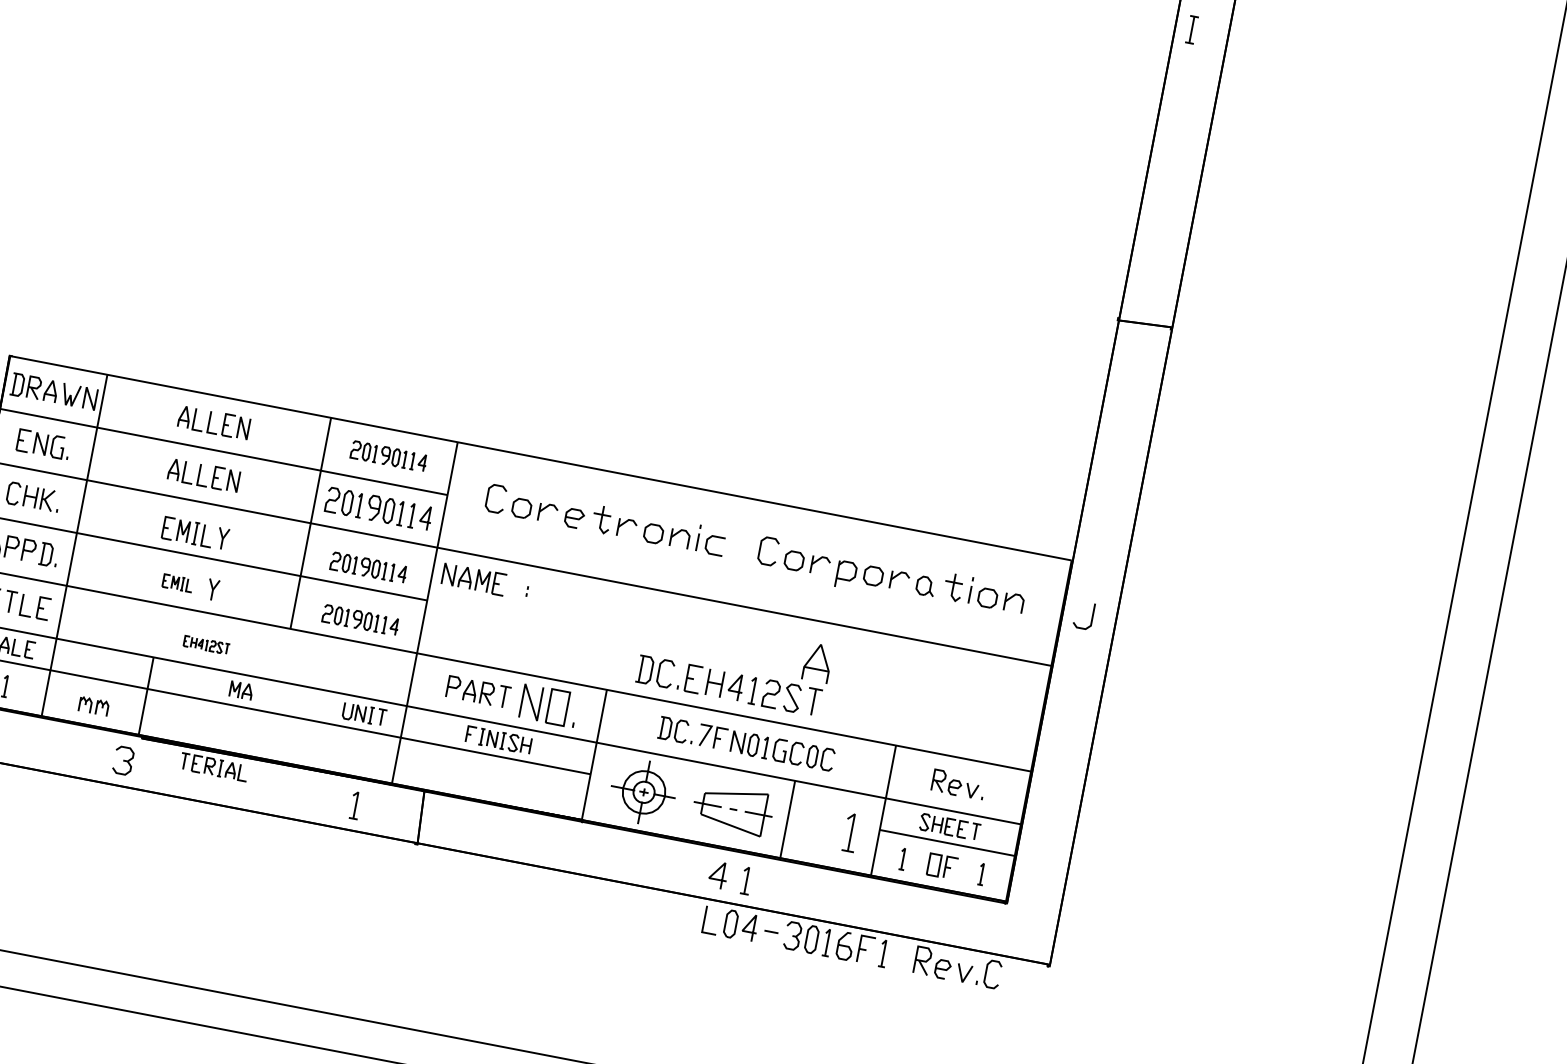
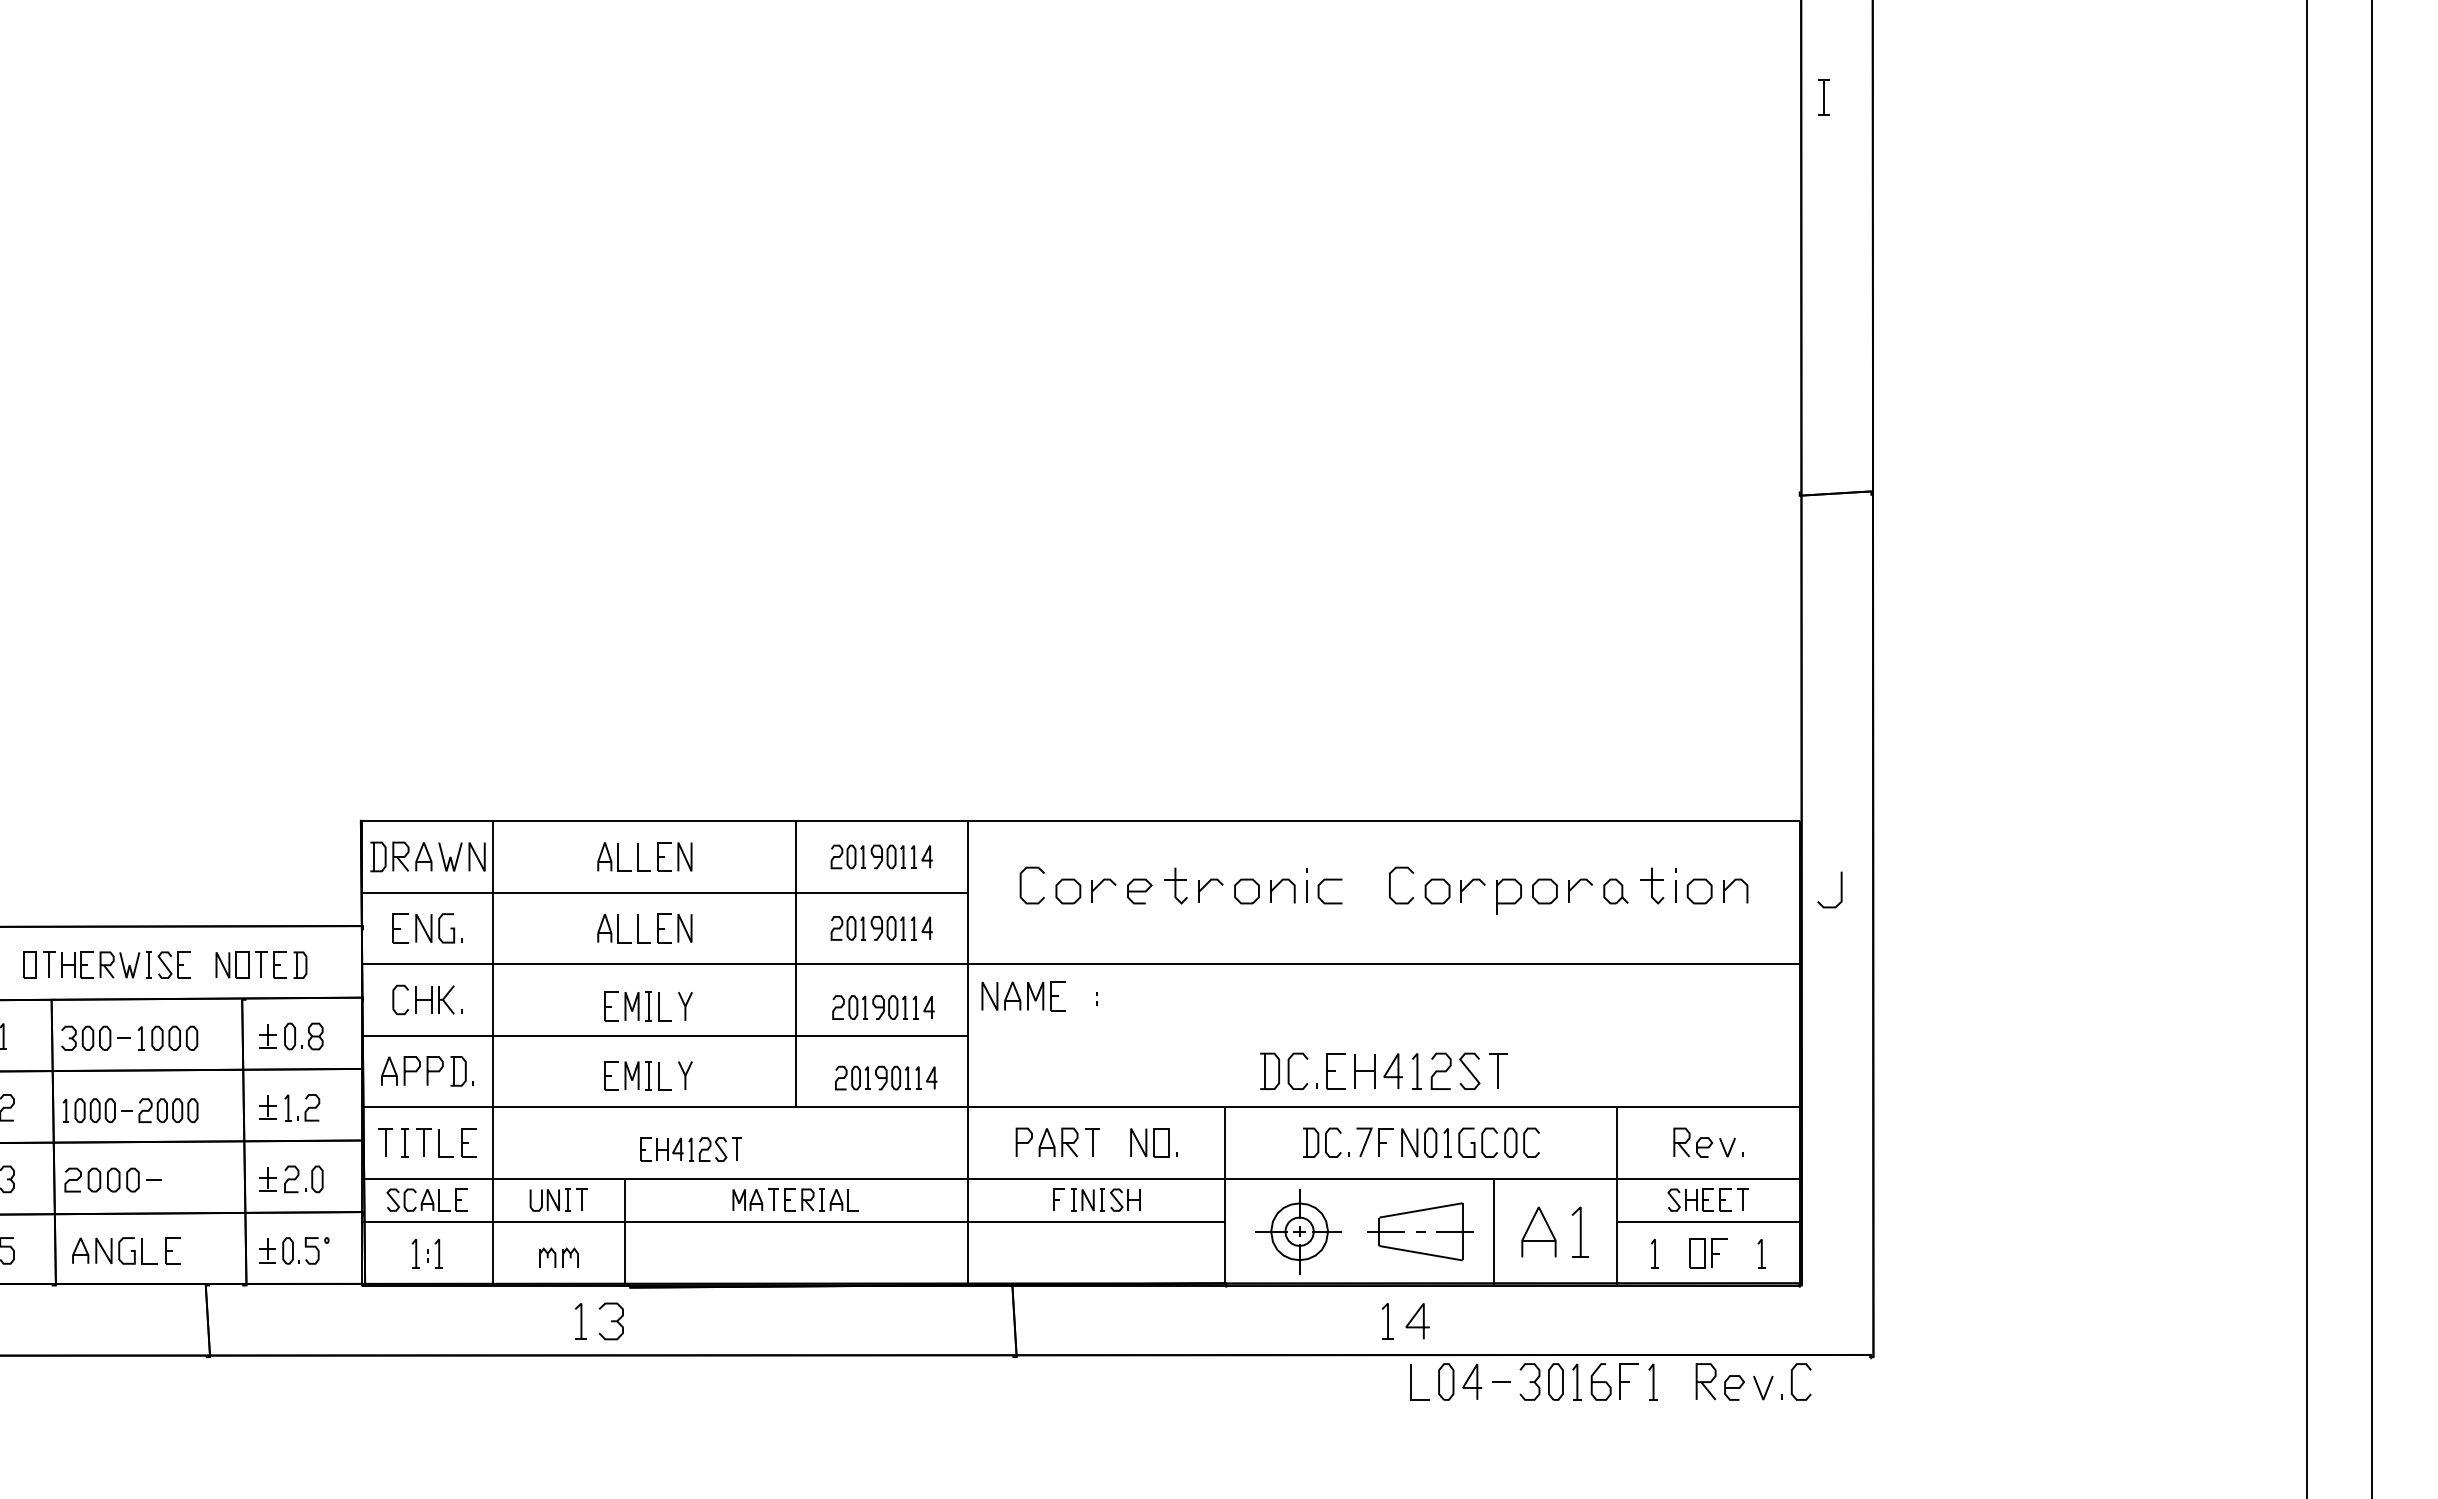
part: (378, 509) -> (881, 928), size x0.71
part: (177, 582) -> (637, 1075), size x1.67
part: (206, 645) -> (690, 1149), size x1.67
part: (817, 662) -> (1538, 1231), moved
part: (548, 705) -> (1153, 1142), size x0.62
part: (364, 713) -> (558, 1199), moved
part: (214, 766) -> (813, 1199), moved
part: (355, 805) -> (580, 1321), moved
part: (746, 880) -> (1387, 1321), moved

